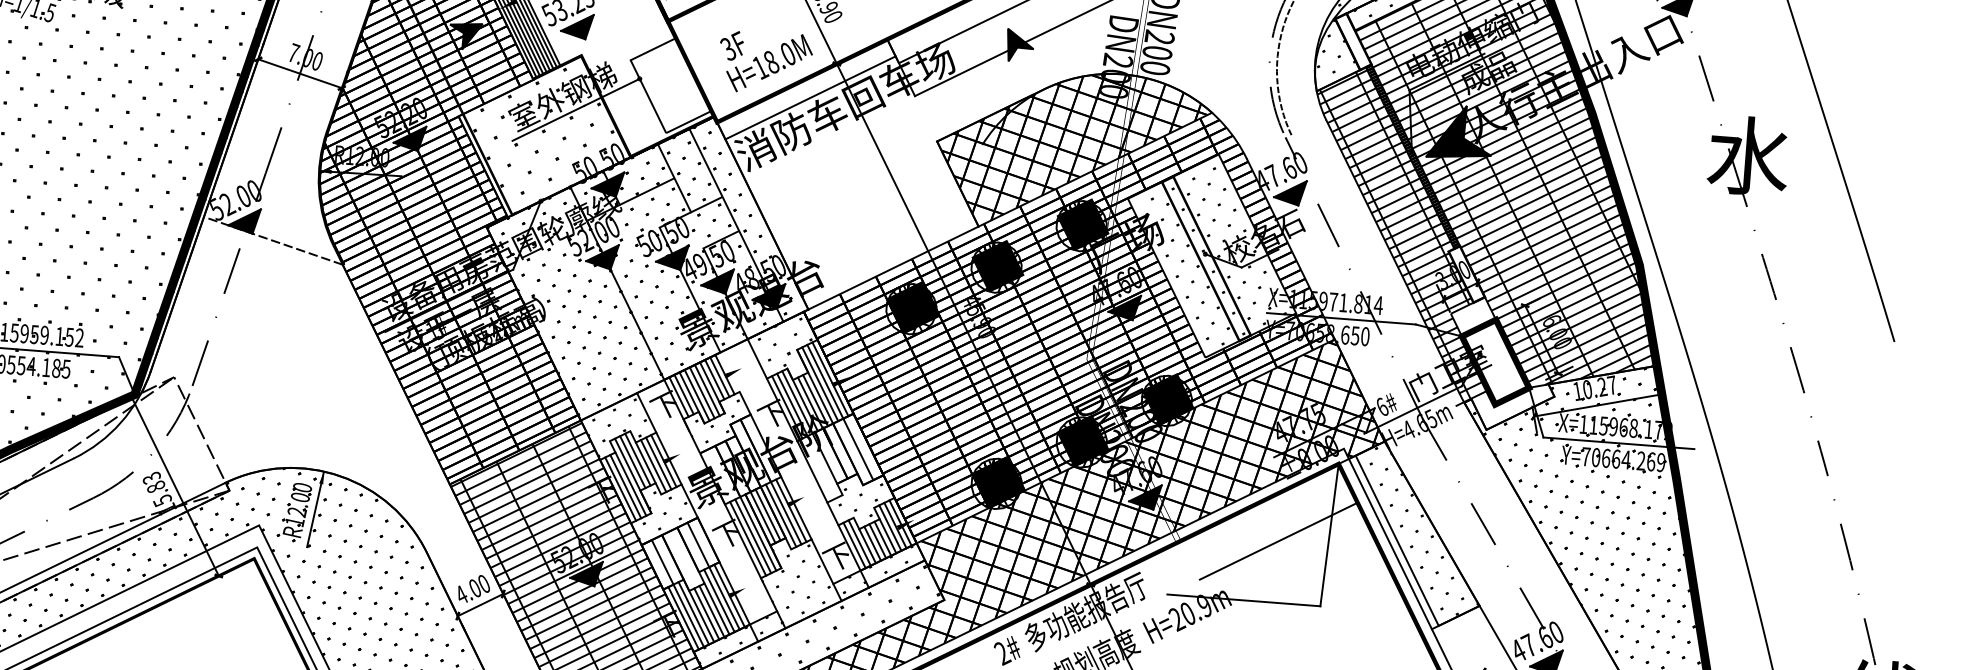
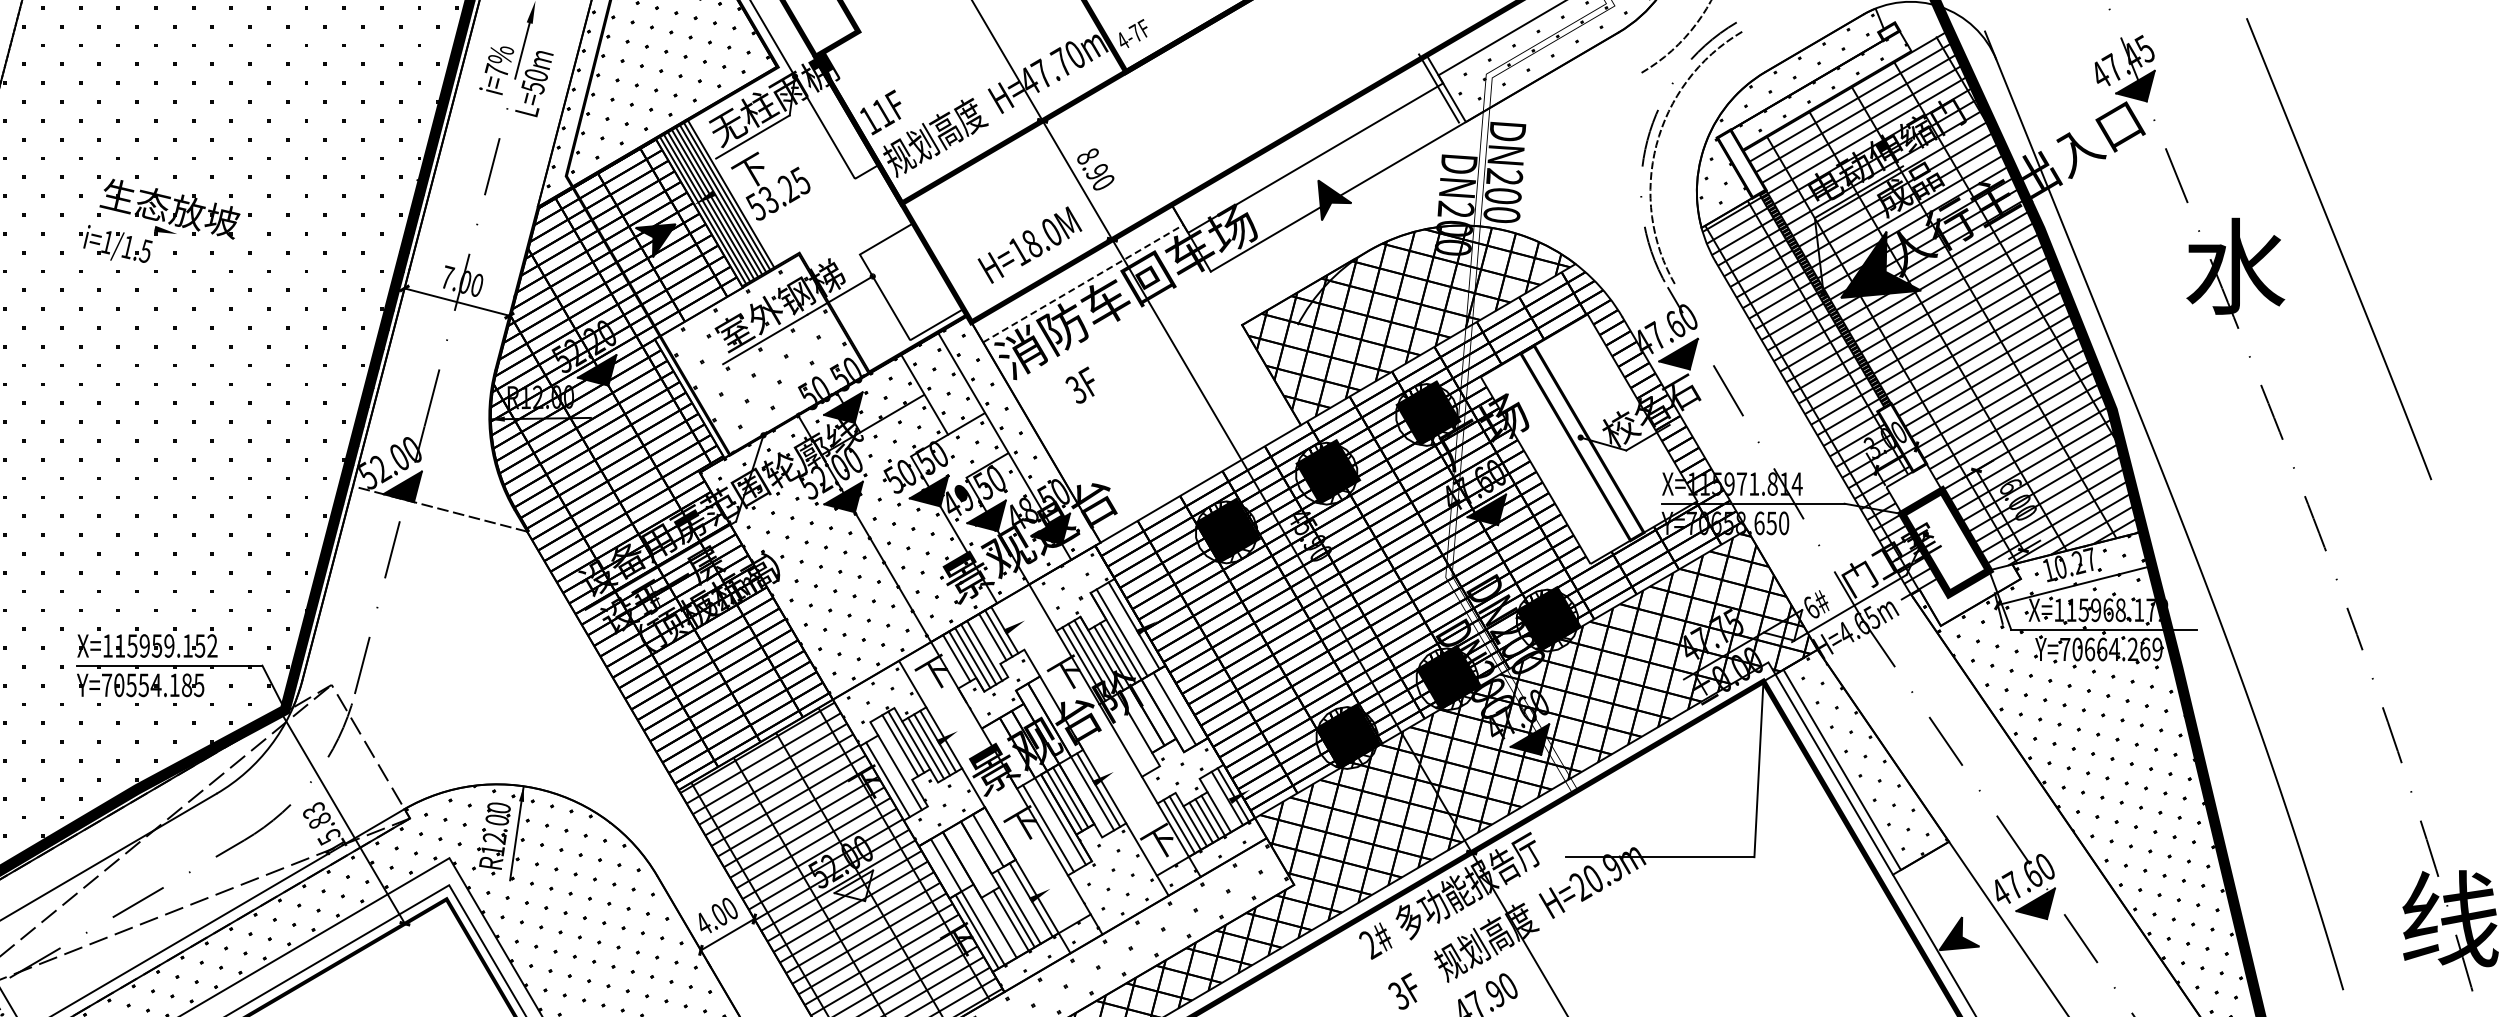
part: (577, 25) -> (791, 217), removed
text: (731, 45) -> (1079, 384), moved
line: (810, 97) -> (1083, 283), solid -> dashed
hatch: (1211, 254) -> (1588, 437), removed
line: (824, 381) -> (1127, 628), removed
line: (712, 387) -> (990, 647), removed
line: (678, 396) -> (950, 661), removed
line: (632, 475) -> (901, 762), removed
line: (625, 486) -> (893, 776), removed
line: (781, 515) -> (1086, 796), removed
line: (890, 527) -> (1221, 801), removed
line: (753, 535) -> (1054, 824), removed
line: (1278, 541) -> (1697, 781), removed
fill: (585, 572) -> (853, 885), removed
line: (723, 598) -> (1024, 903), removed
line: (693, 613) -> (988, 924), removed
line: (706, 614) -> (1004, 924), removed

